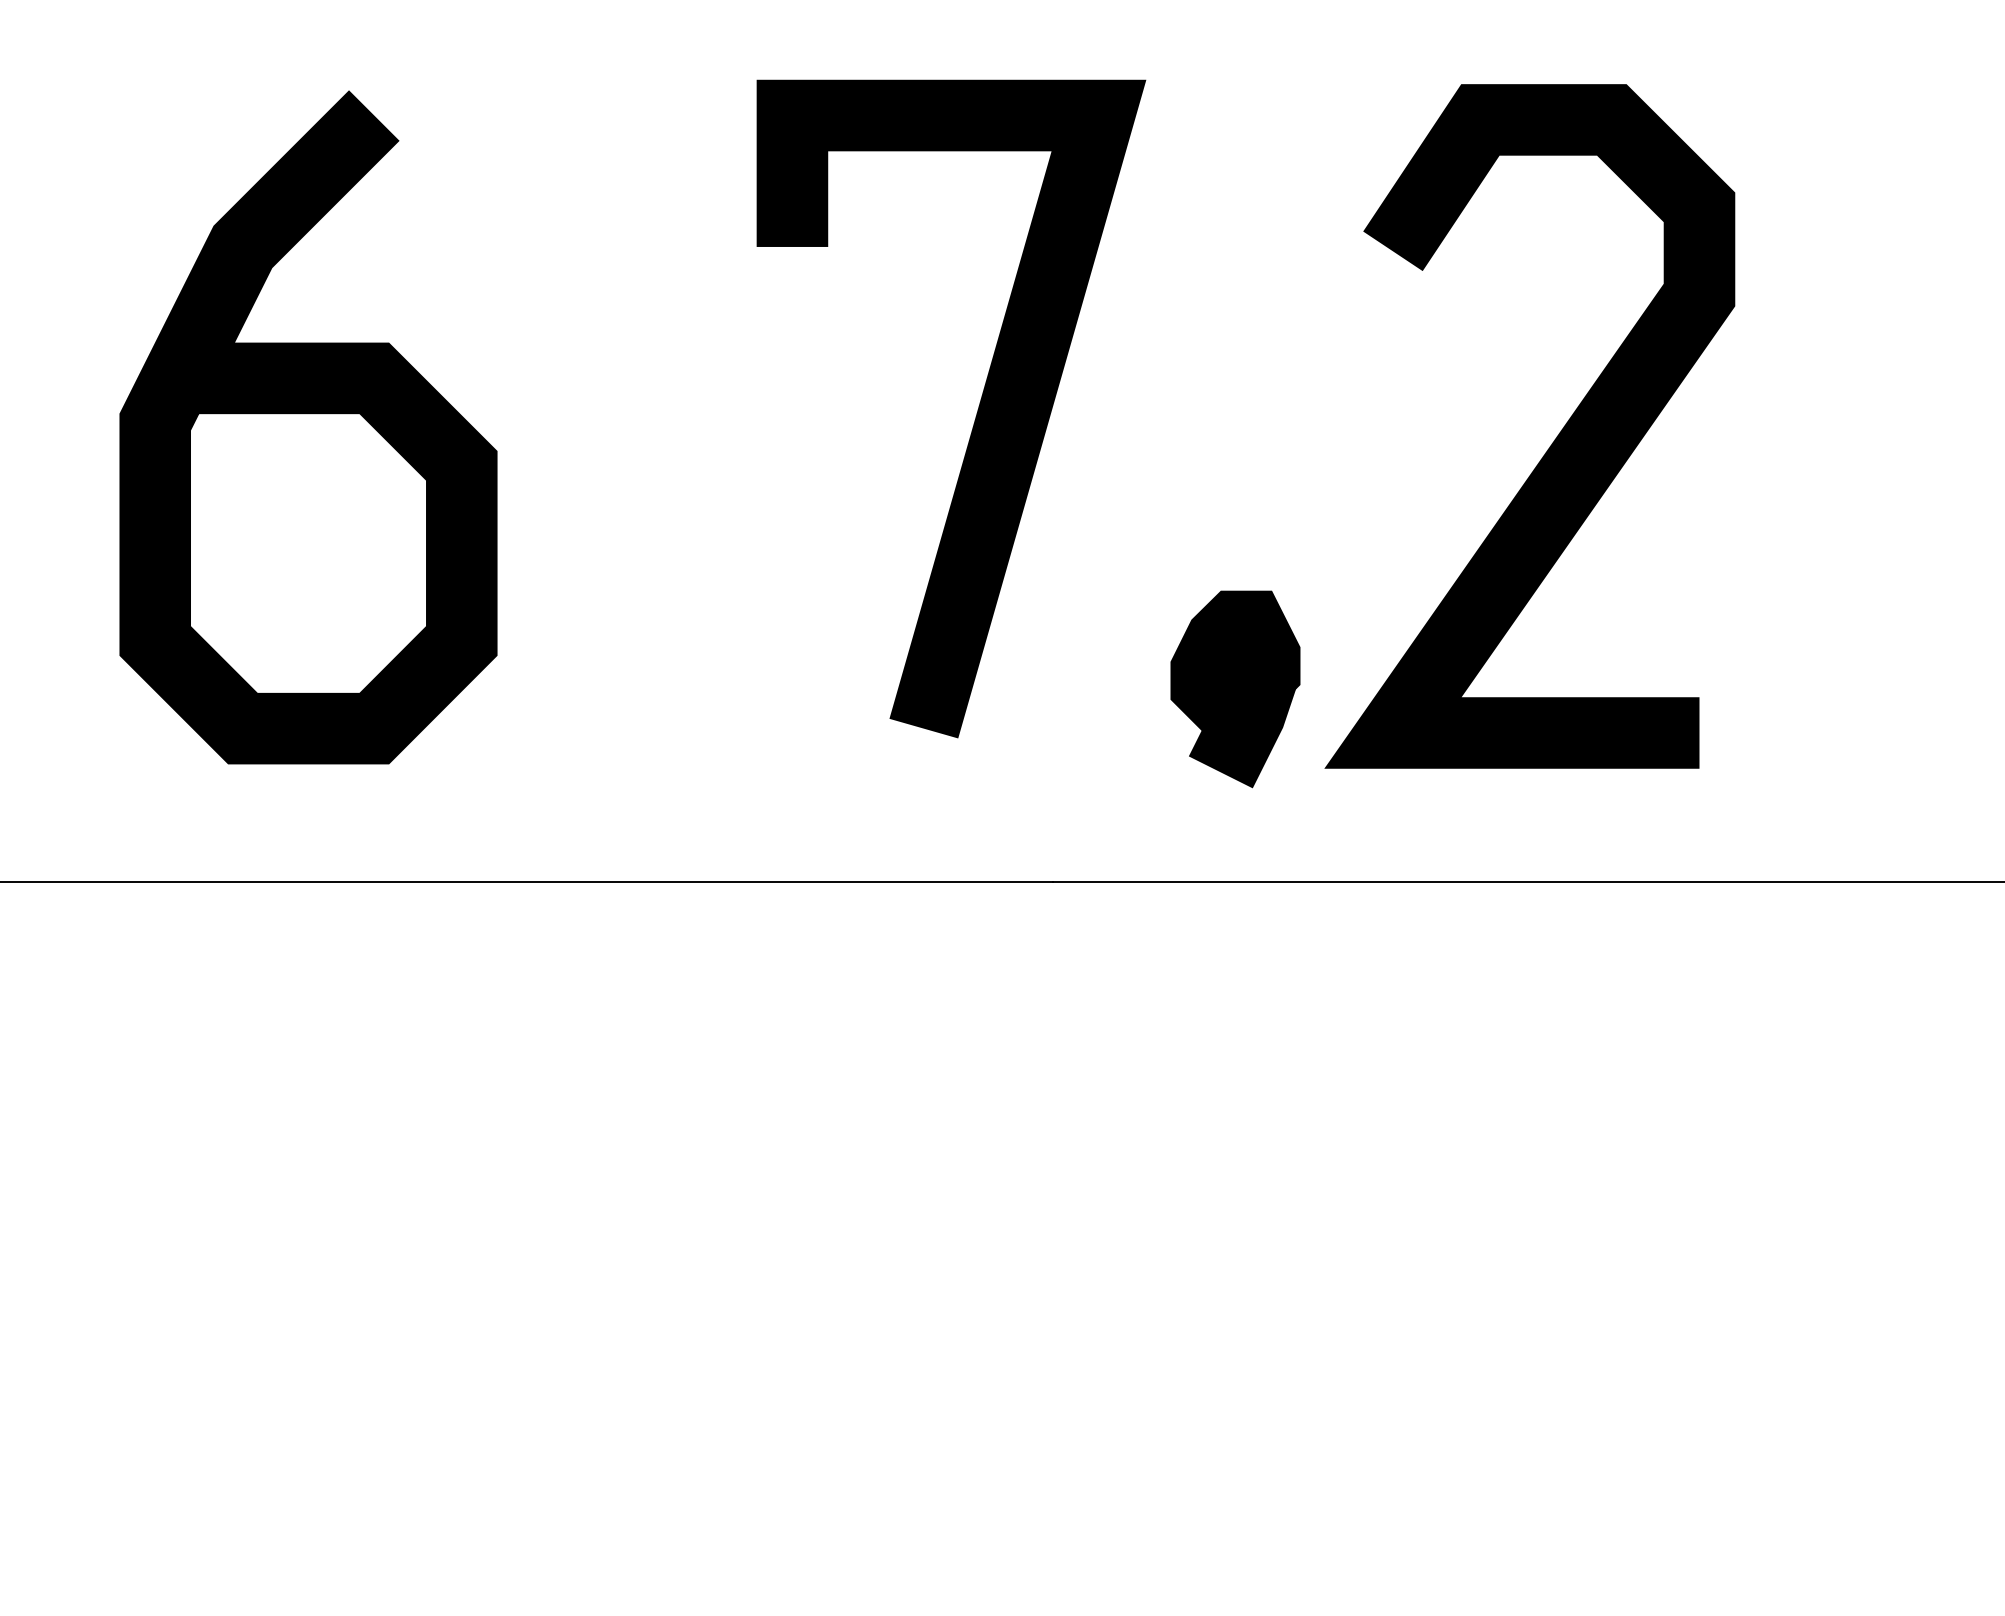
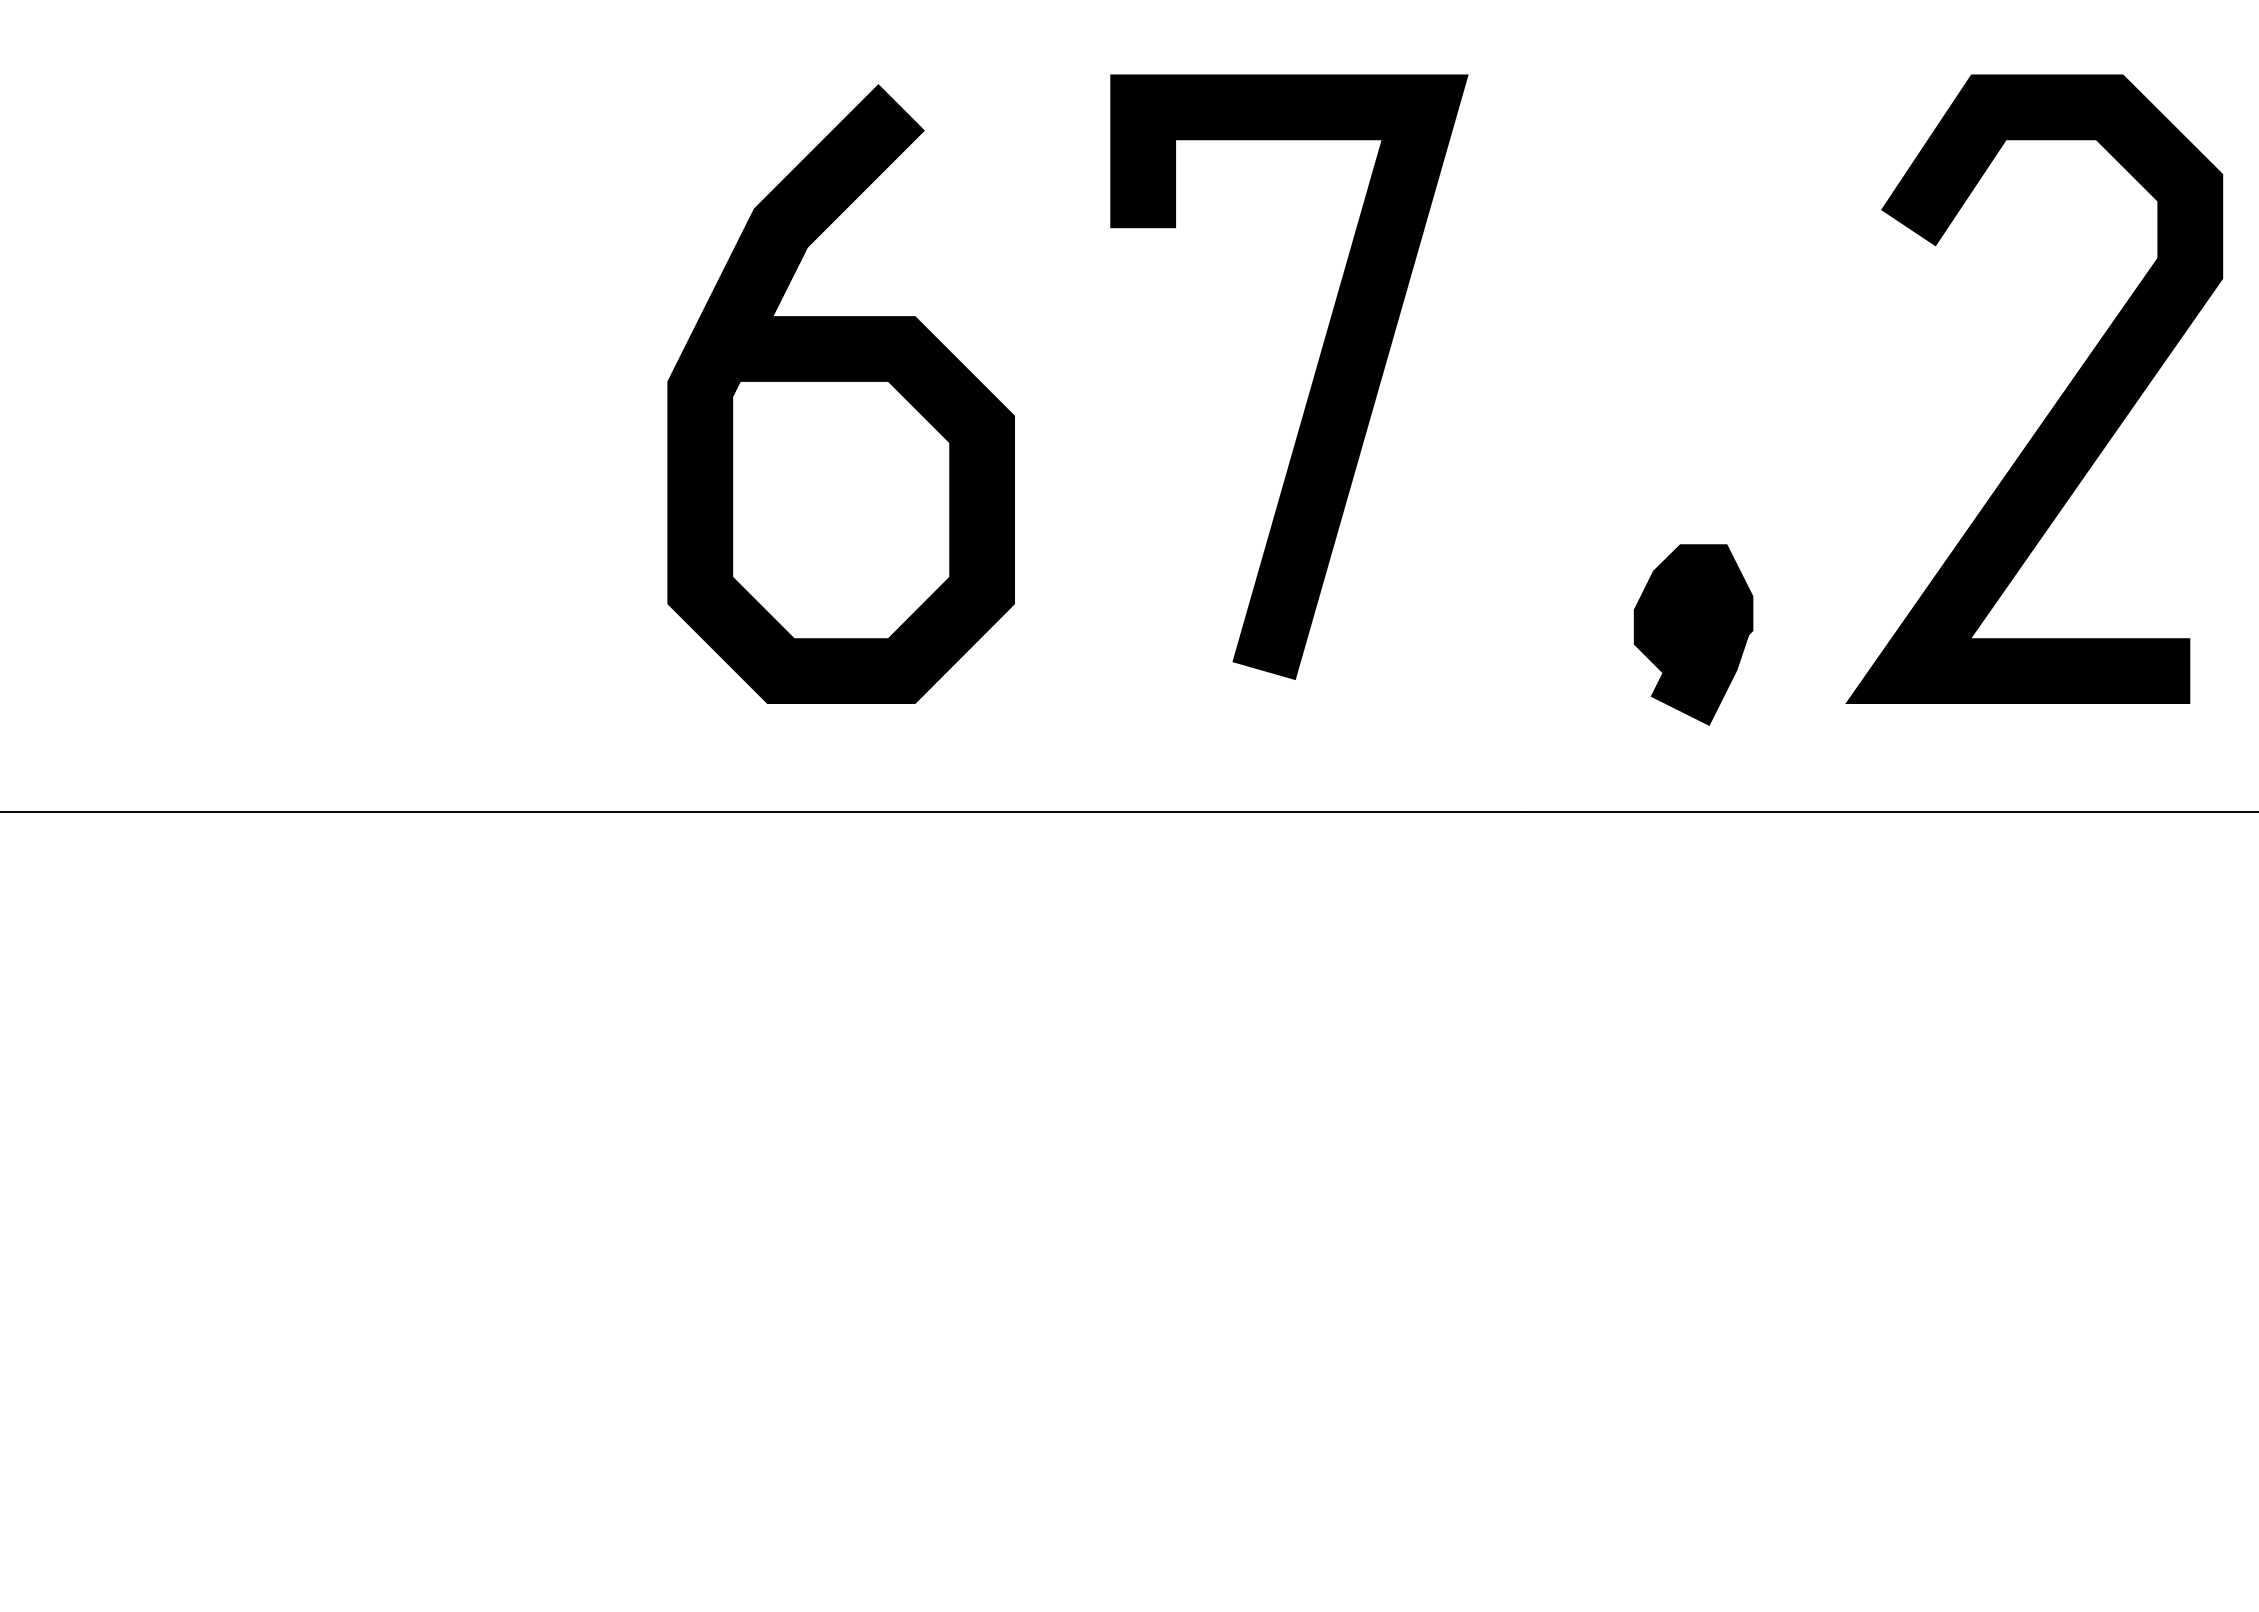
line: (976, 412) -> (1312, 380), moved
curve: (1551, 443) -> (2054, 404), moved

